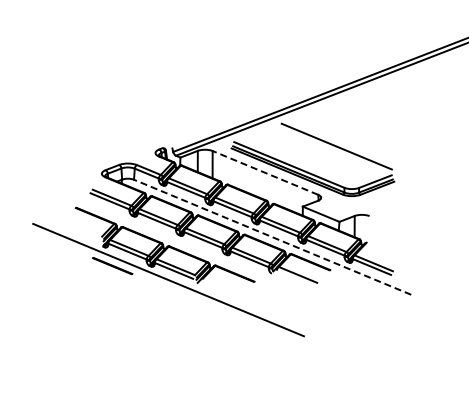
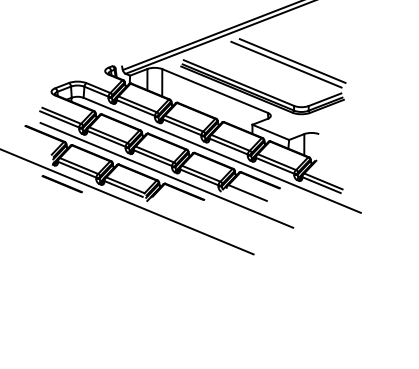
line: (342, 142) -> (292, 60), added
line: (265, 172) -> (215, 90), dashed -> solid
line: (272, 237) -> (222, 155), dashed -> solid
line: (216, 256) -> (166, 174), added

